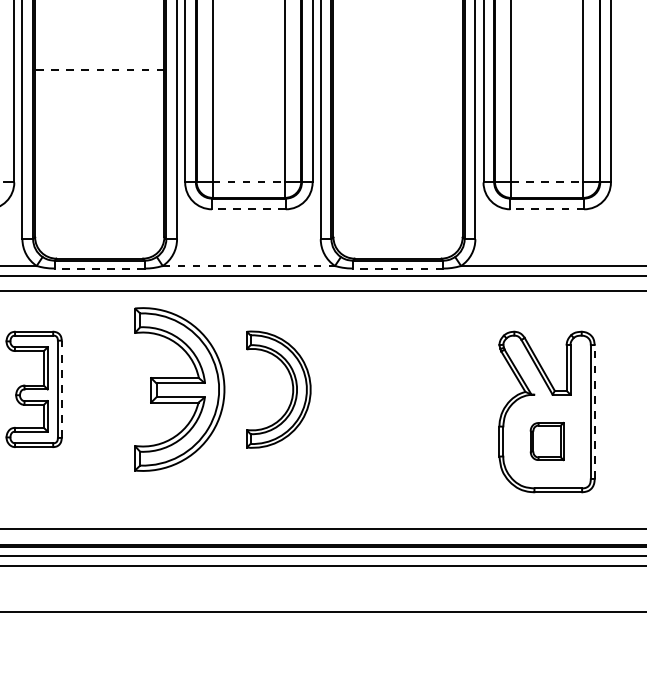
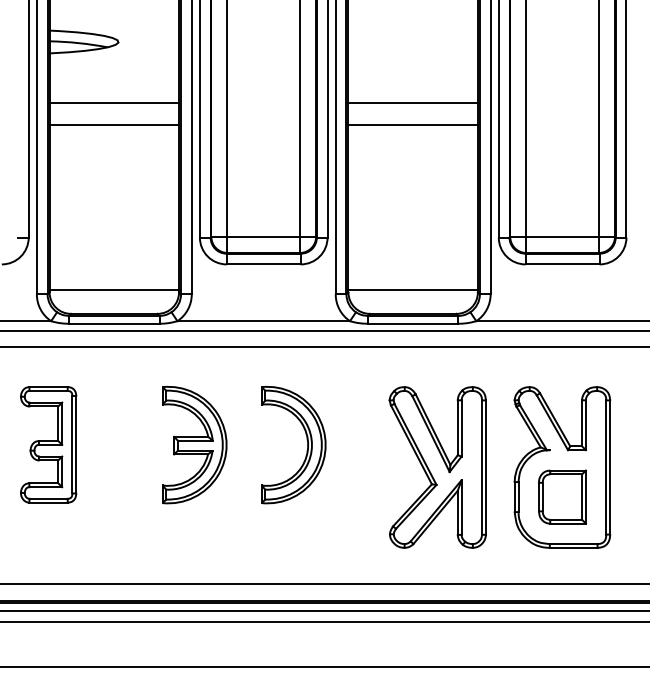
line: (99, 48) -> (114, 103), added
line: (397, 48) -> (412, 103), added
line: (99, 69) -> (114, 124), dashed -> solid
line: (397, 69) -> (412, 124), added
line: (249, 181) -> (264, 236), dashed -> solid
line: (548, 181) -> (563, 236), dashed -> solid
line: (248, 209) -> (263, 264), dashed -> solid
line: (547, 209) -> (562, 264), dashed -> solid
line: (99, 234) -> (114, 289), added
line: (397, 234) -> (412, 289), added
line: (249, 266) -> (264, 321), dashed -> solid
line: (98, 268) -> (113, 323), dashed -> solid
line: (397, 268) -> (412, 323), dashed -> solid
line: (62, 389) -> (76, 444), dashed -> solid
part: (179, 390) -> (194, 445), size x0.71
part: (422, 412) -> (437, 467), added
line: (595, 412) -> (610, 467), dashed -> solid
part: (547, 440) -> (562, 496), size x1.43

